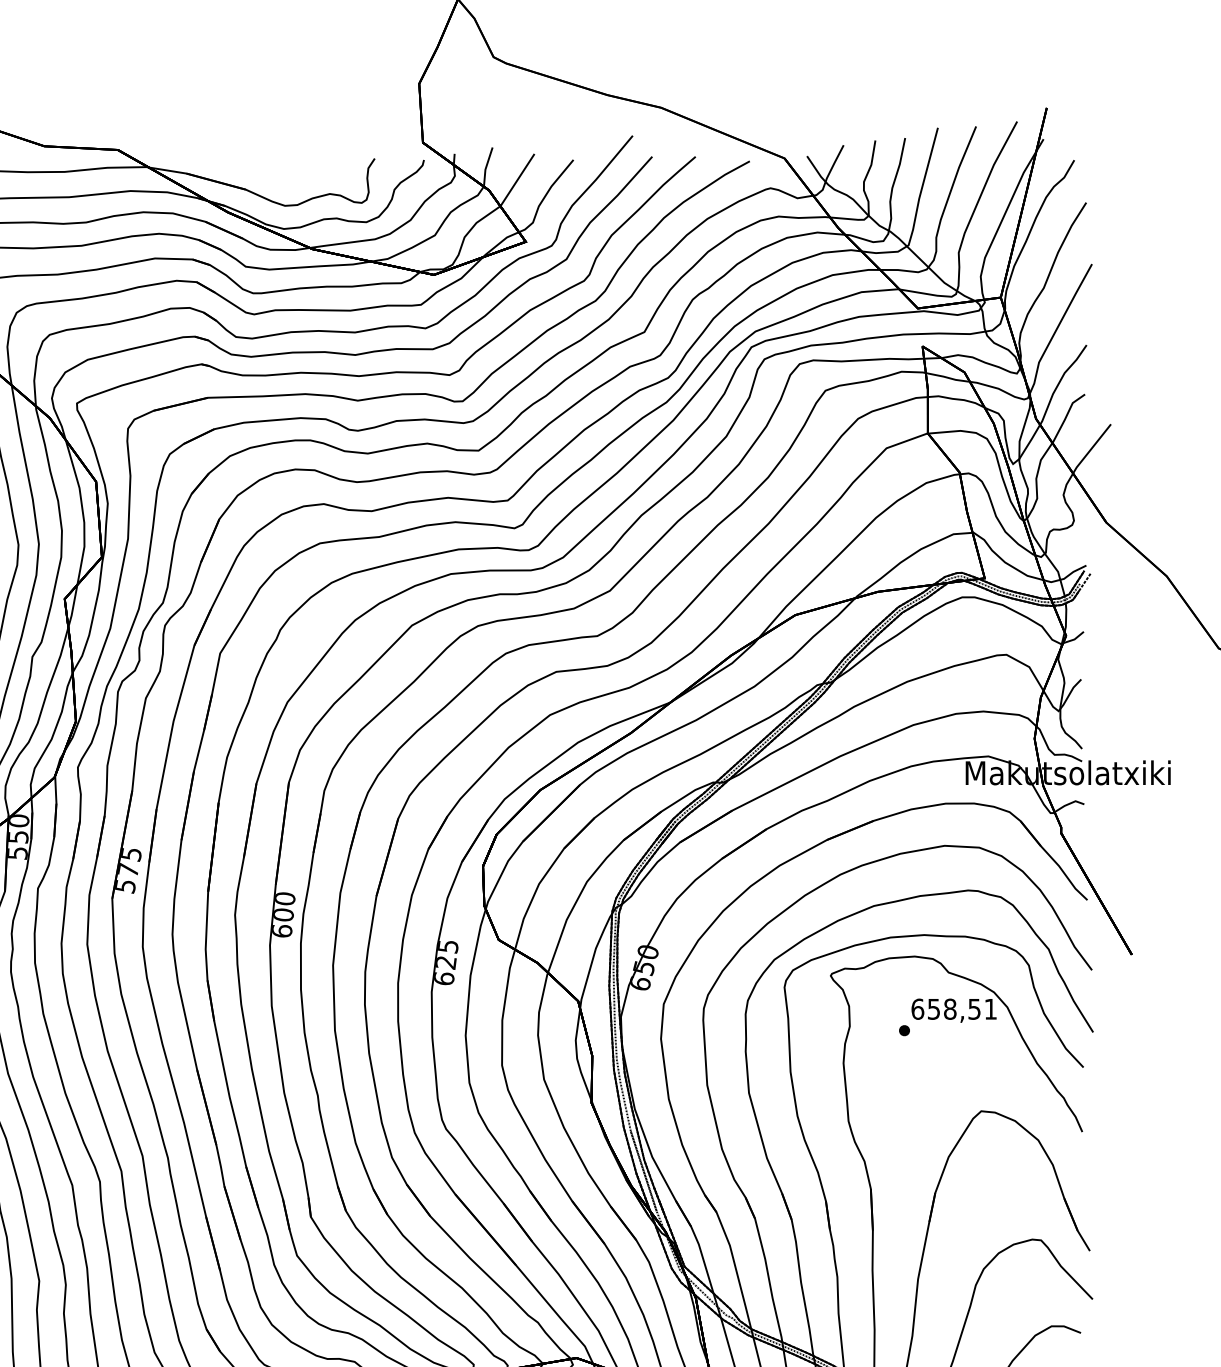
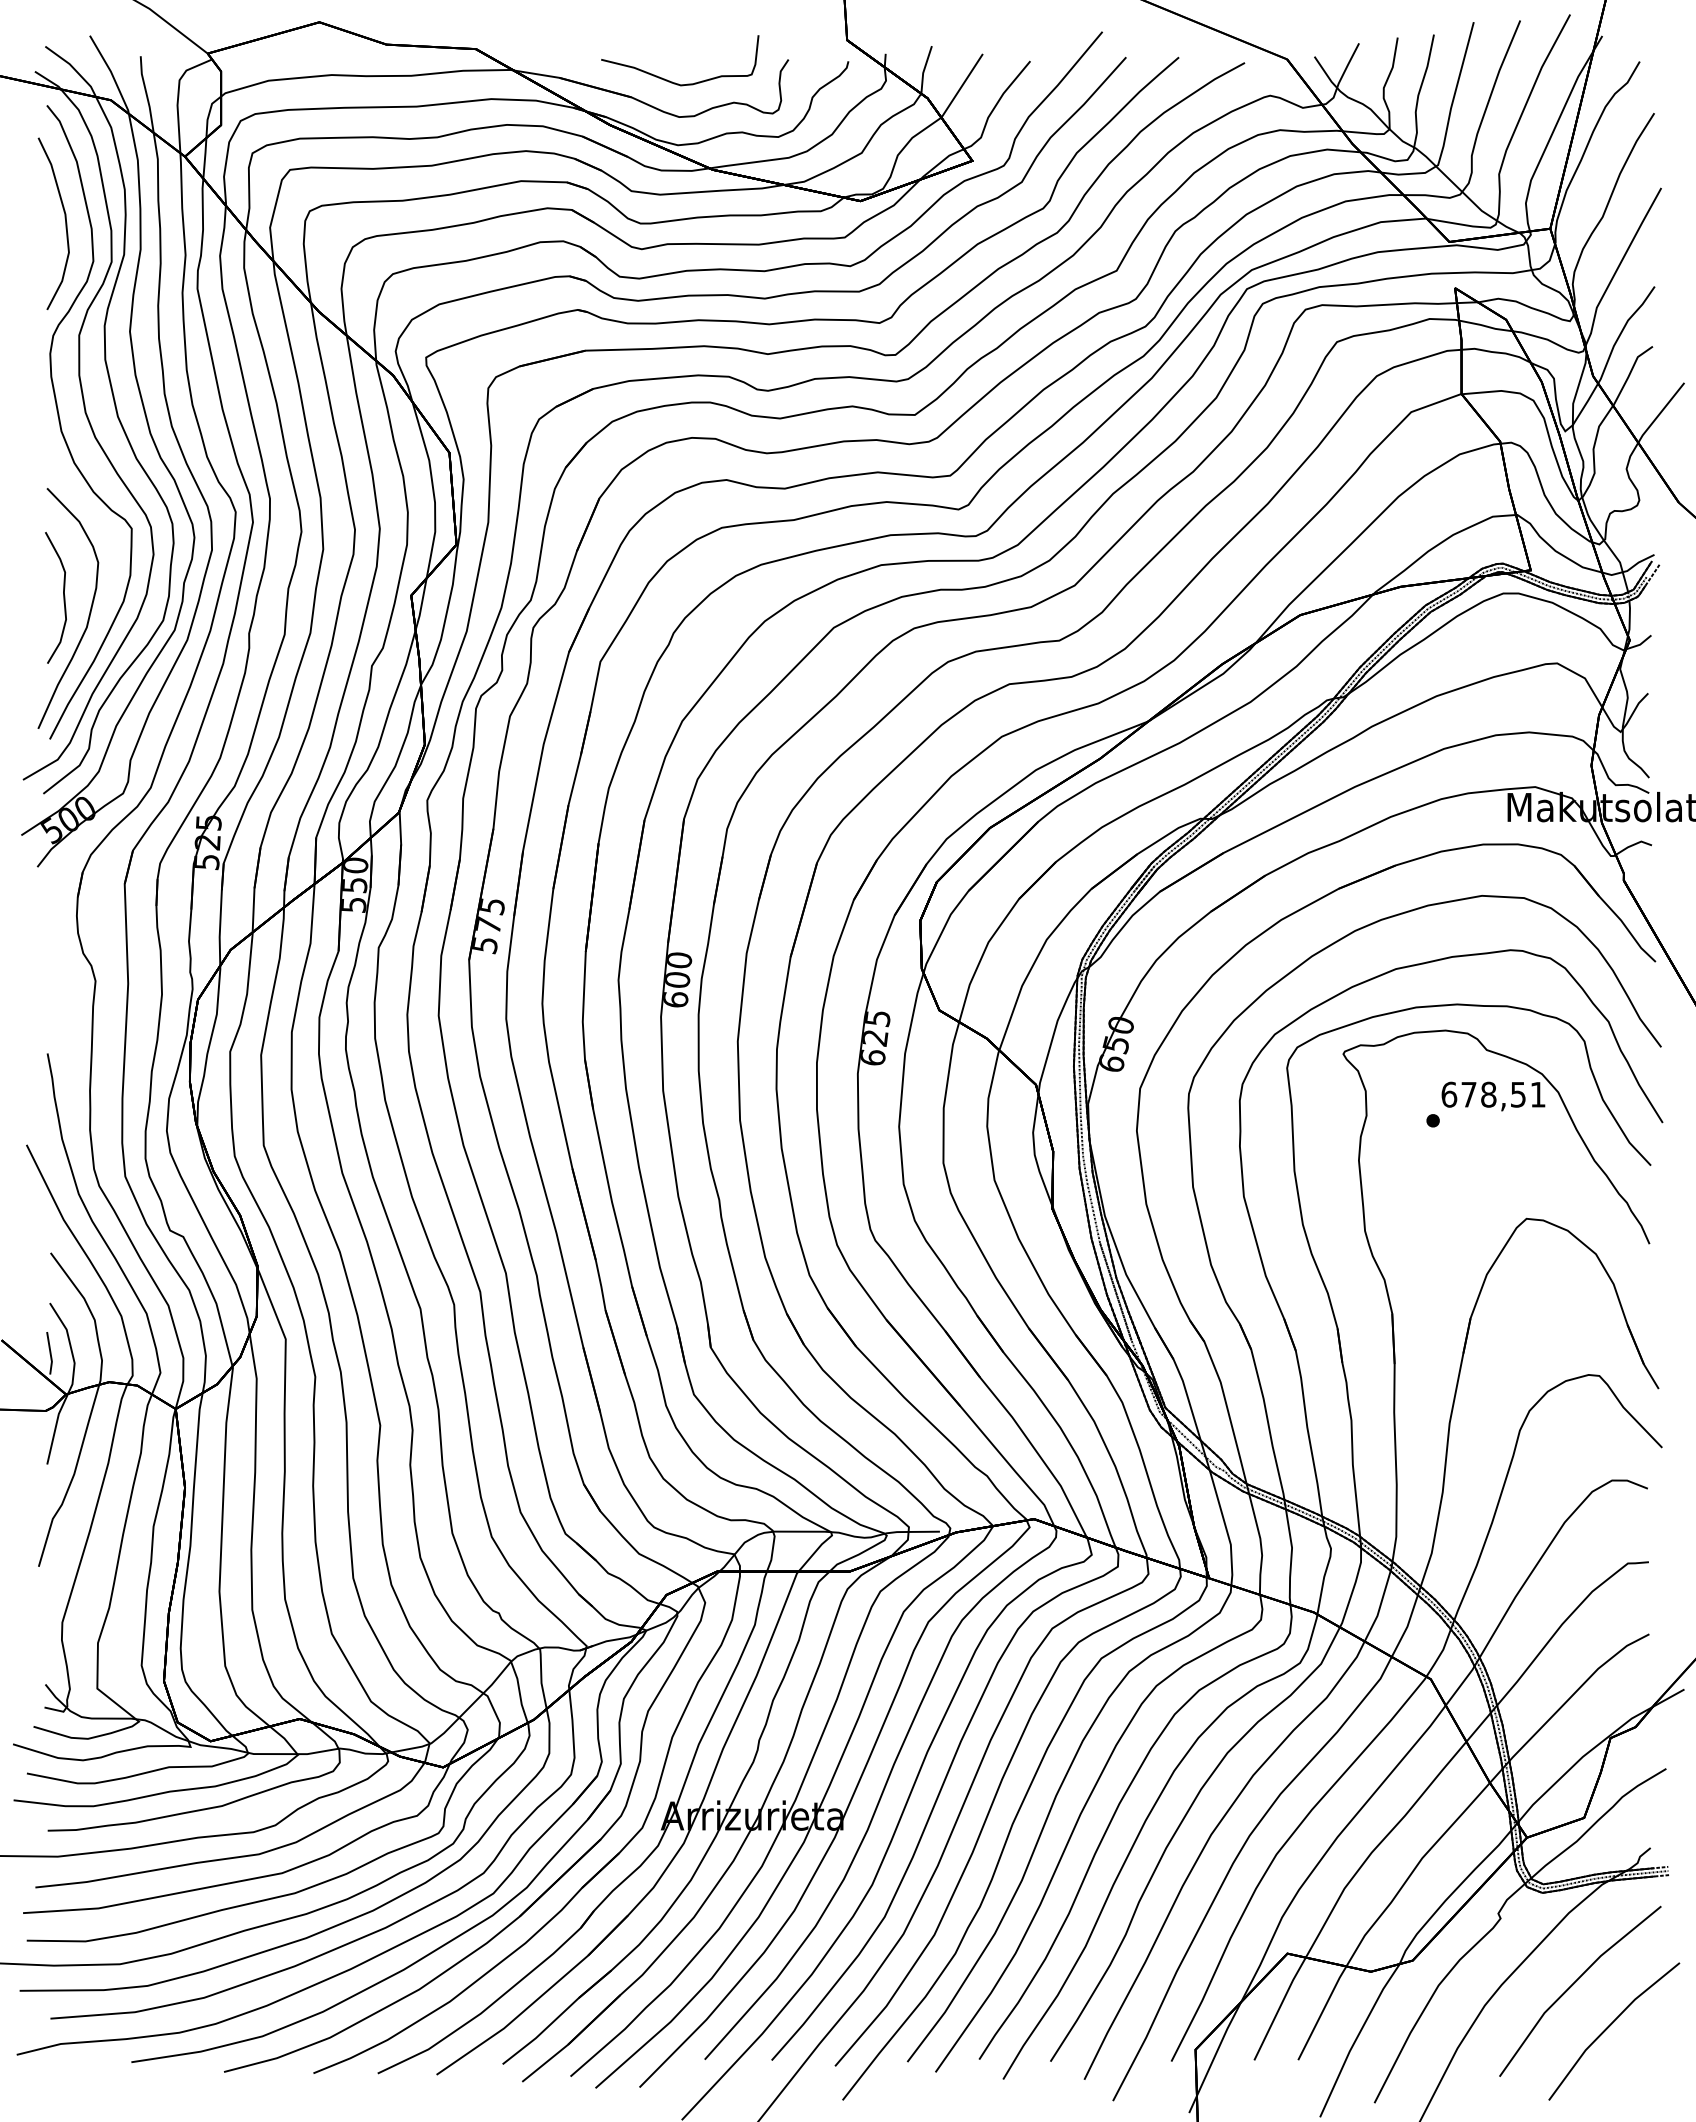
part: (279, 176) -> (672, 81), added
text: (933, 1009) -> (1468, 1094), 658,51 -> 678,51

